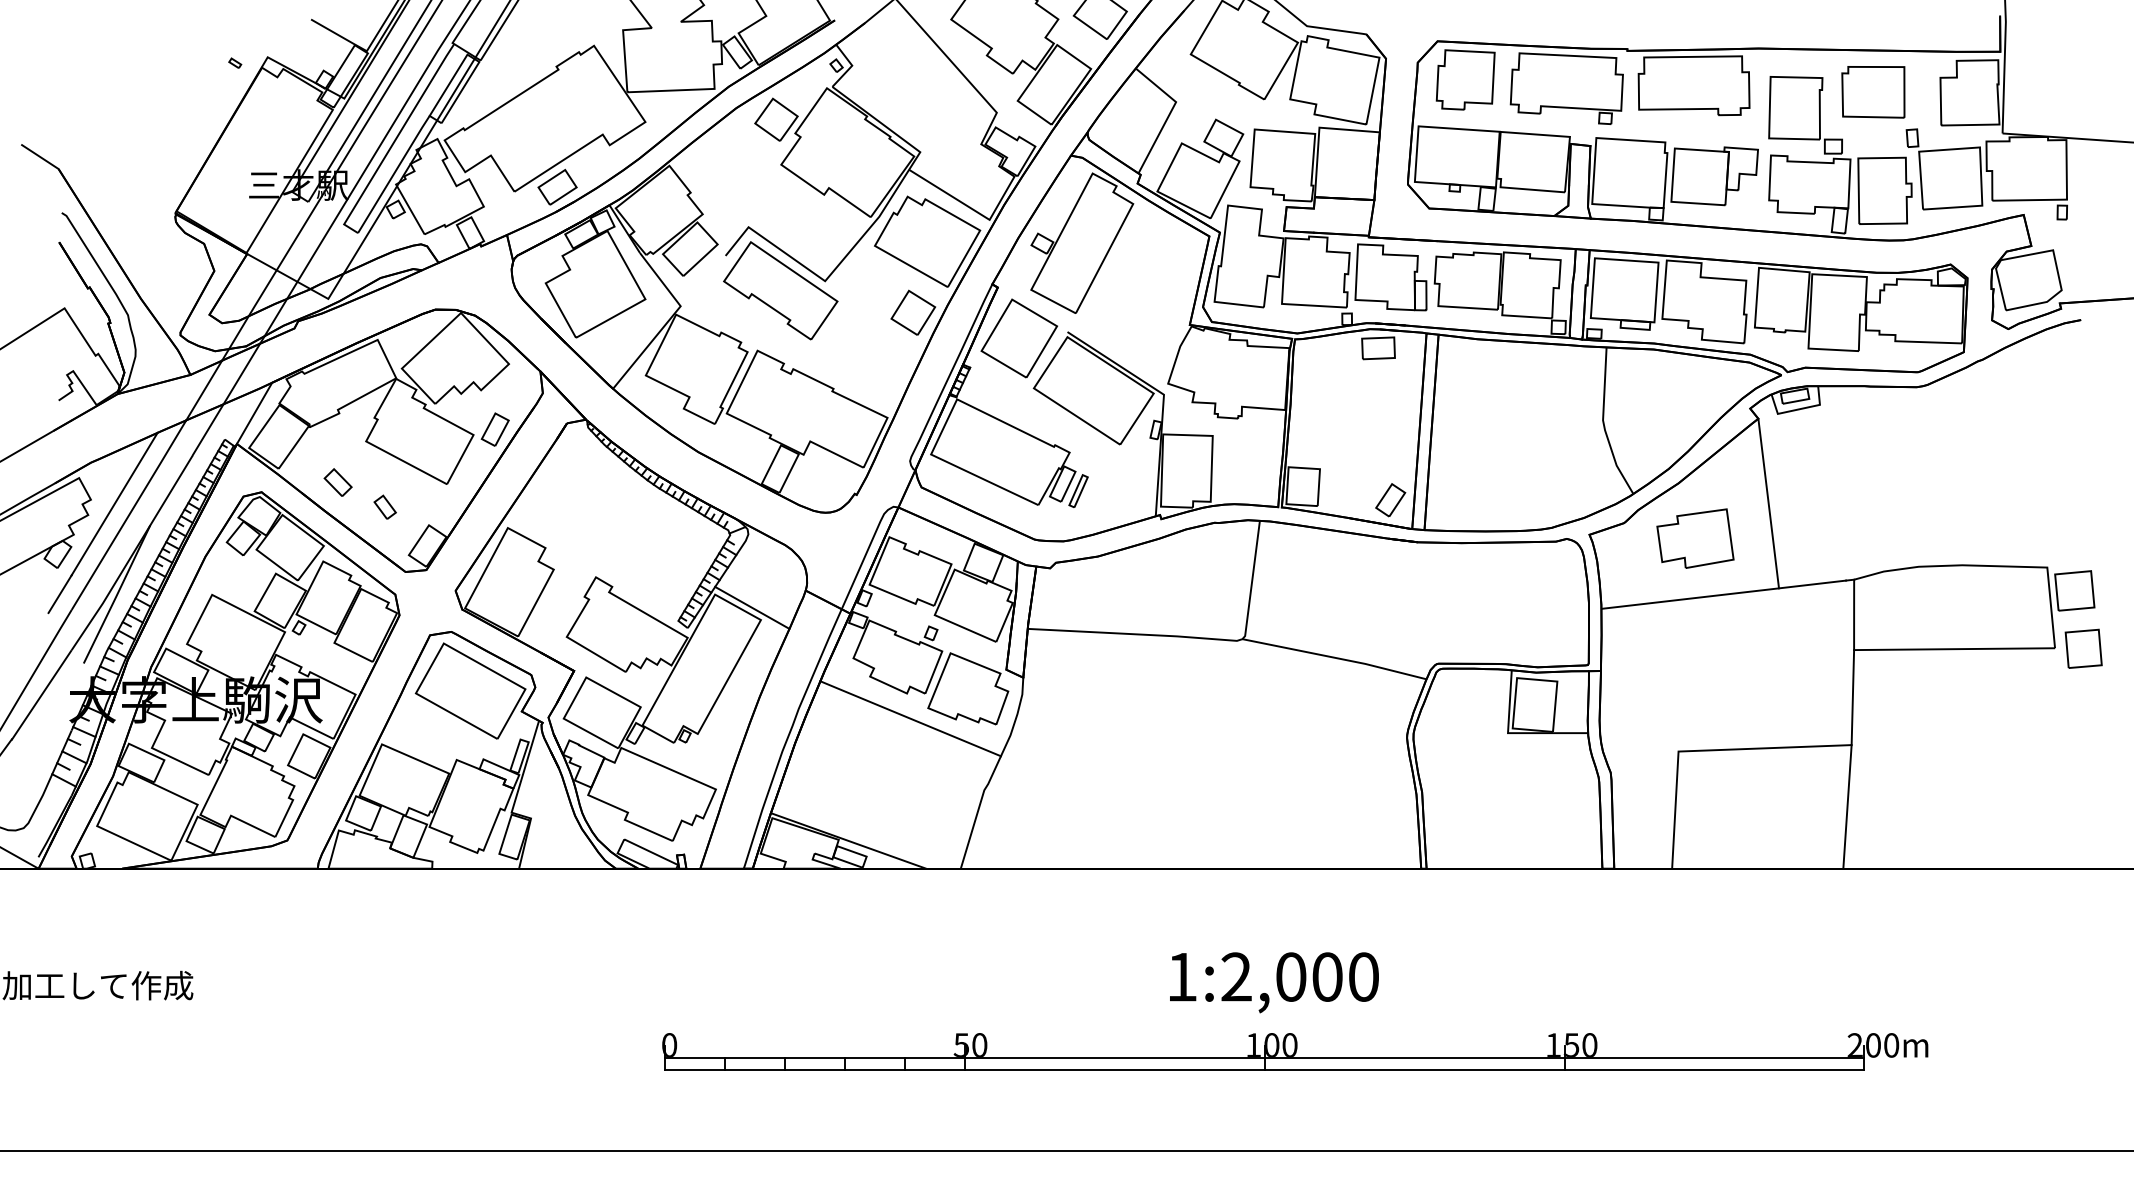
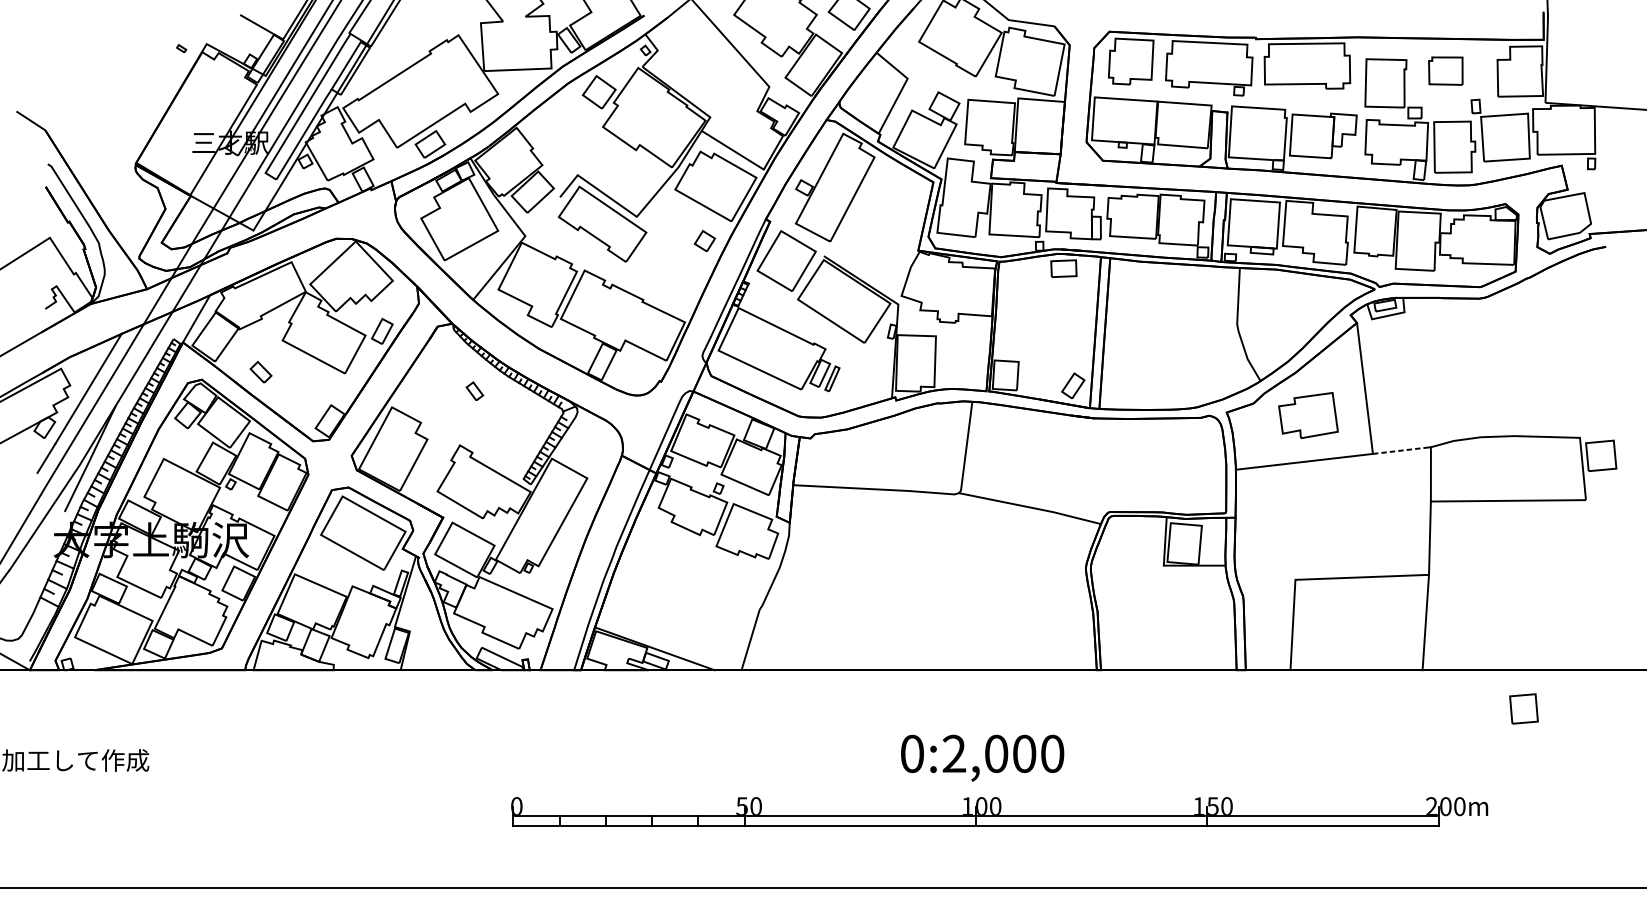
part: (1873, 92) -> (1445, 71), size x0.7
part: (913, 312) -> (705, 241), size x0.6
part: (384, 506) -> (474, 390), moved
line: (1812, 584) -> (1398, 450), solid -> dashed
line: (752, 607) -> (580, 468), removed
part: (2083, 648) -> (1523, 708), moved
line: (910, 718) -> (702, 554), removed
text: (1182, 976) -> (912, 753), 1:2,000 -> 0:2,000

